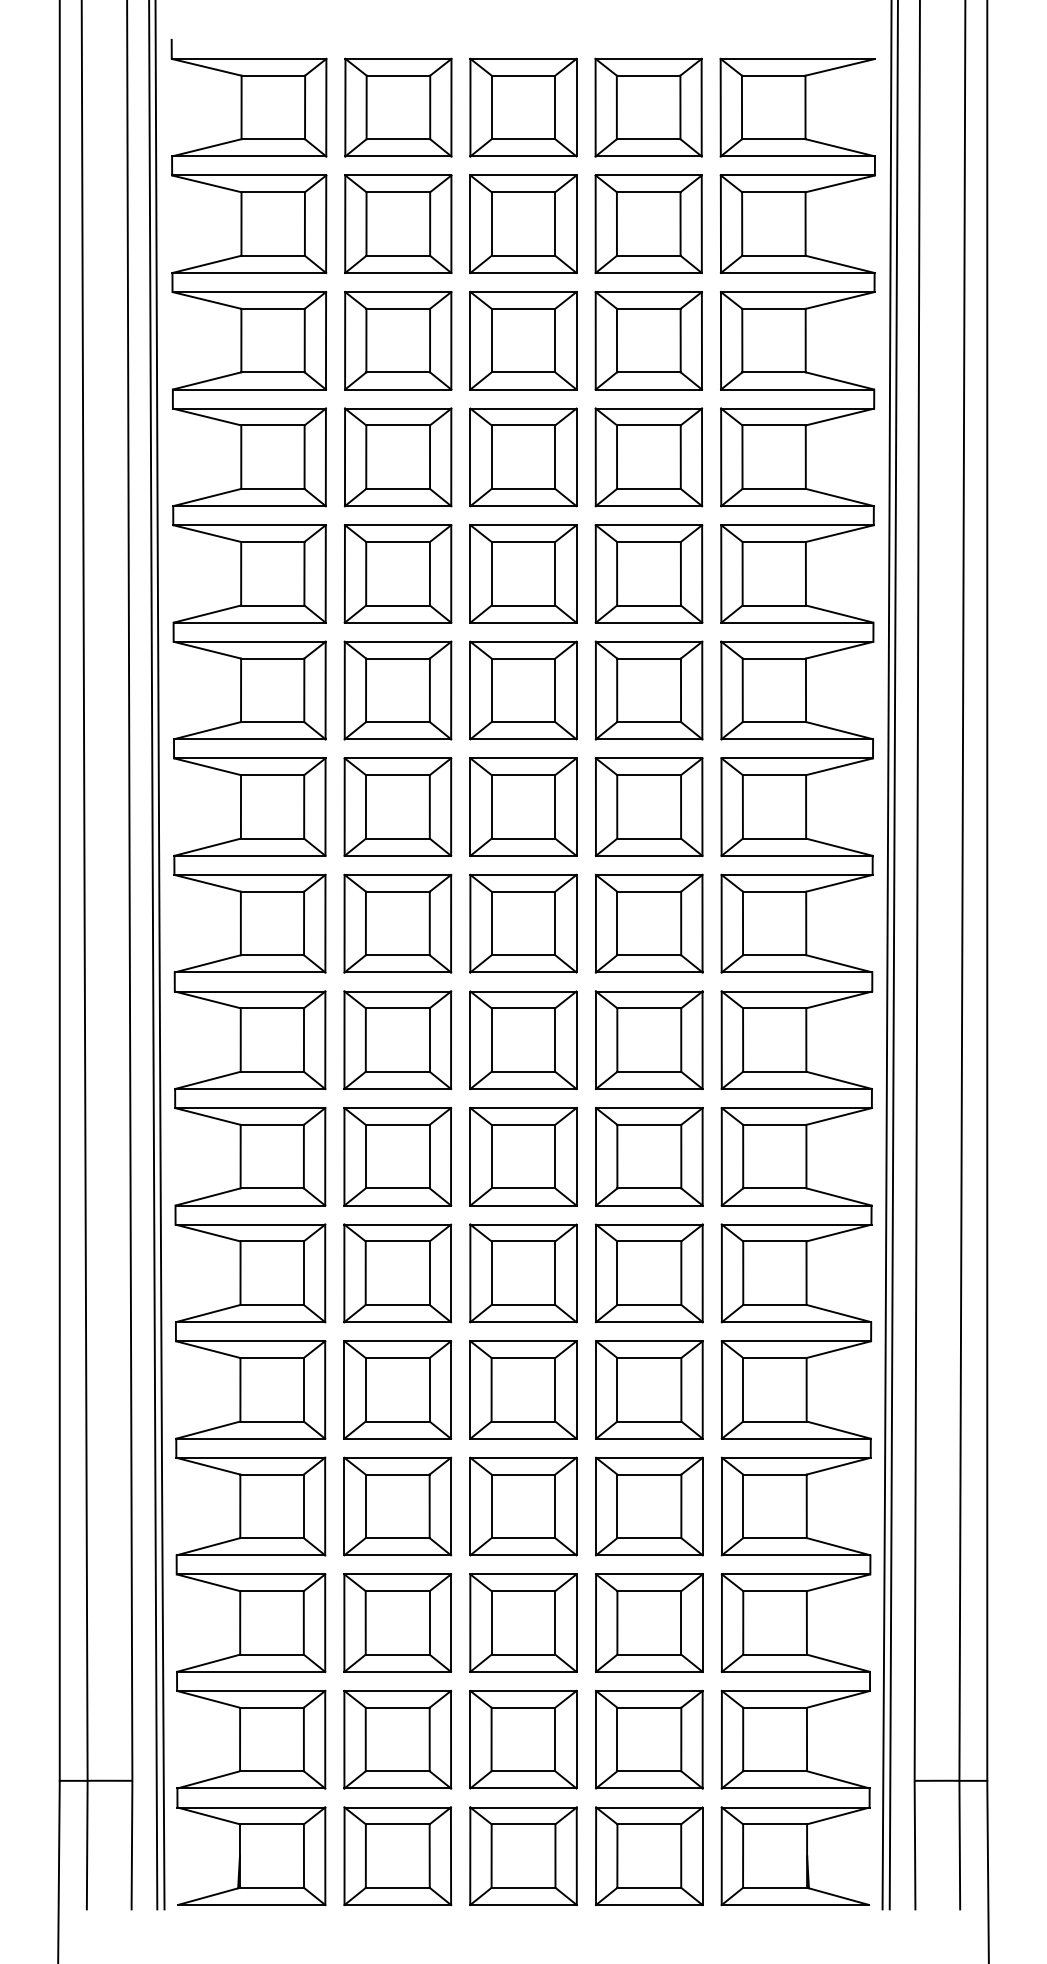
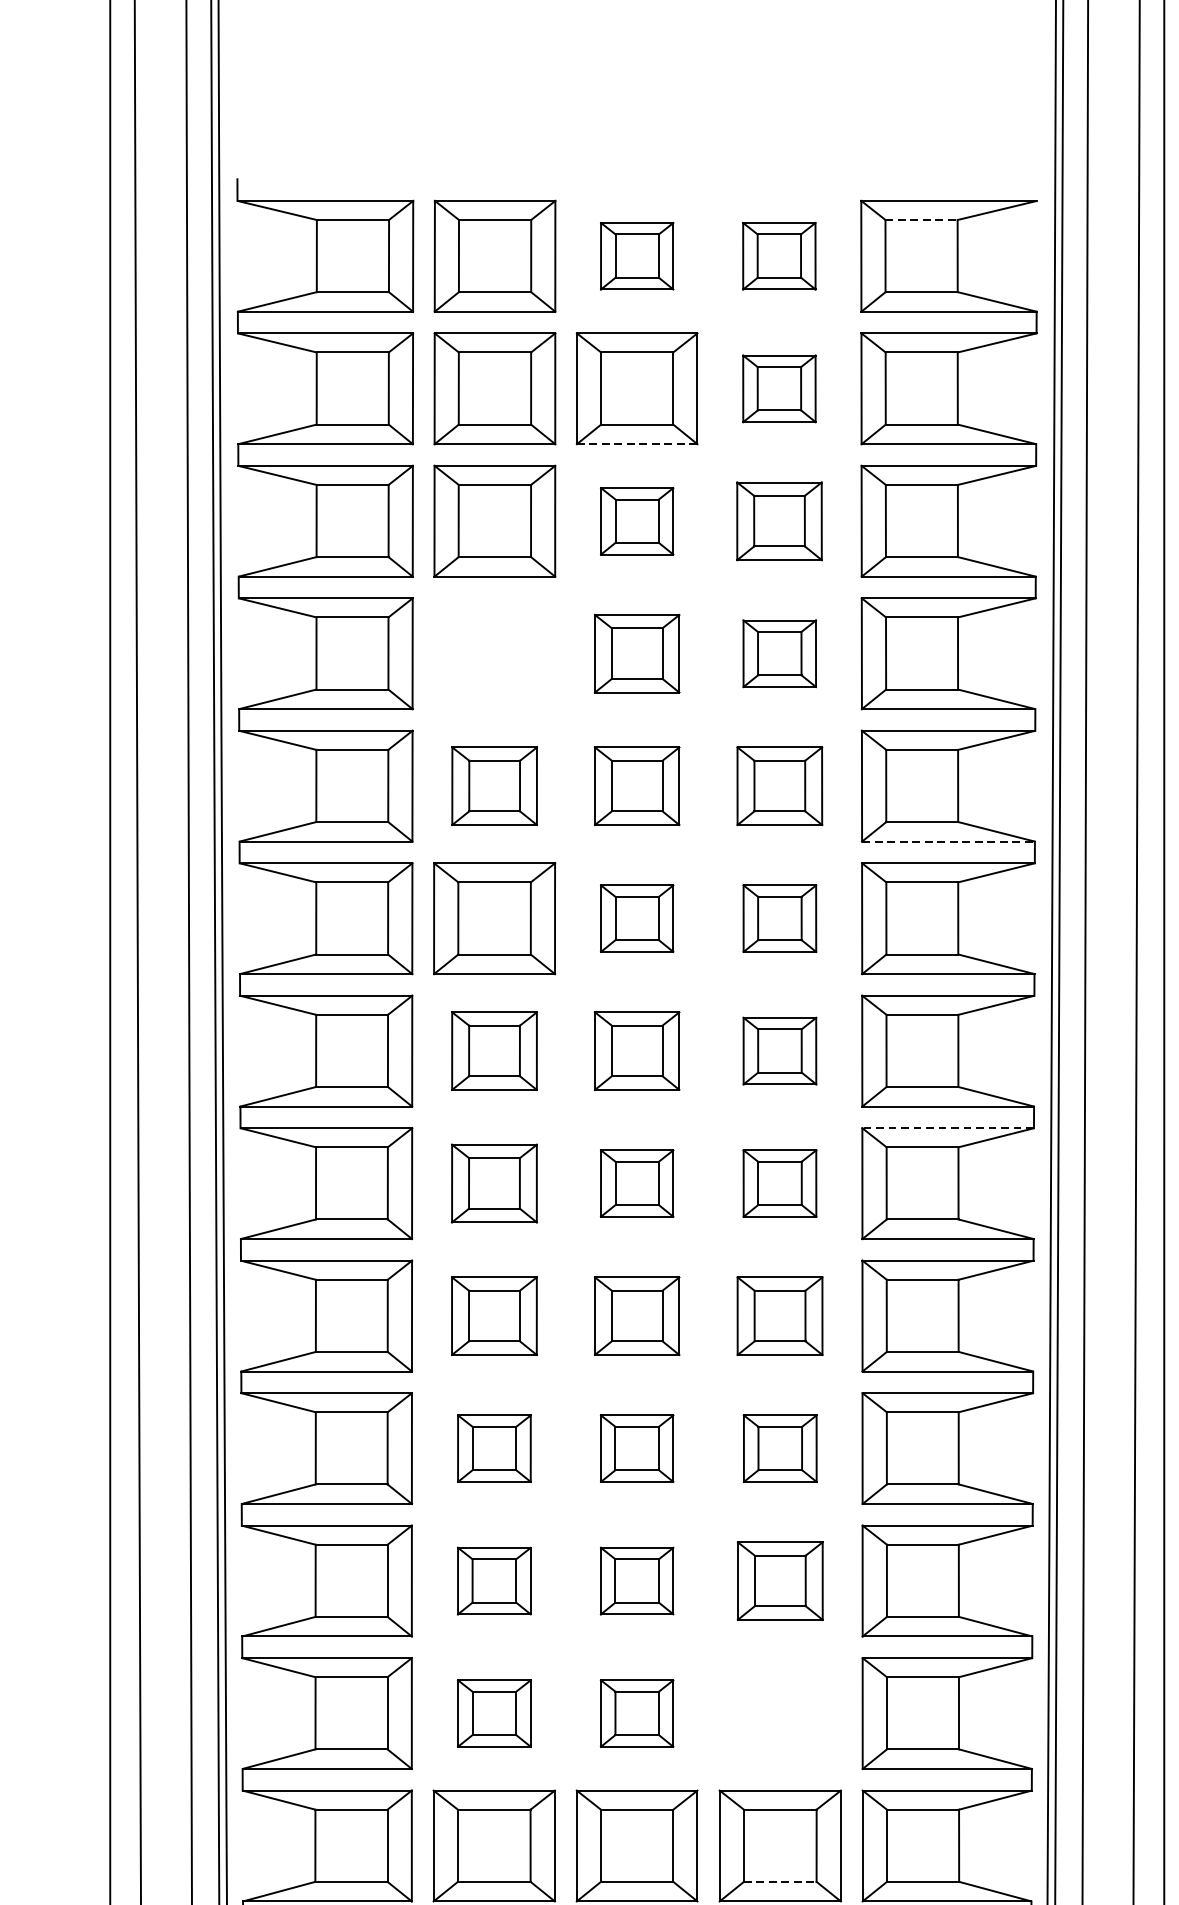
line: (773, 75) -> (921, 219), solid -> dashed
part: (523, 107) -> (637, 256), size x0.6
part: (648, 107) -> (779, 256), size x0.6
part: (648, 224) -> (779, 389), size x0.6
line: (523, 273) -> (637, 444), solid -> dashed
part: (523, 340) -> (637, 520), size x0.6
part: (648, 340) -> (779, 520), size x0.7
part: (398, 457) -> (495, 653), removed
part: (523, 457) -> (637, 653), size x0.7
part: (648, 457) -> (779, 653), size x0.6
part: (397, 573) -> (494, 785), size x0.7
part: (523, 573) -> (637, 785), size x0.7
part: (648, 573) -> (779, 785), size x0.7
line: (797, 622) -> (948, 841), solid -> dashed
part: (523, 690) -> (637, 918), size x0.6
part: (648, 690) -> (779, 918), size x0.6
part: (397, 806) -> (494, 1050), size x0.7
part: (523, 806) -> (637, 1050), size x0.7
part: (648, 806) -> (779, 1050), size x0.6
line: (797, 874) -> (948, 1127), solid -> dashed
part: (397, 923) -> (494, 1183), size x0.7
part: (523, 923) -> (637, 1183), size x0.6
part: (648, 923) -> (779, 1183), size x0.6
part: (397, 1040) -> (494, 1316), size x0.7
part: (523, 1040) -> (637, 1316), size x0.7
part: (648, 1040) -> (779, 1316), size x0.7
part: (397, 1156) -> (494, 1448), size x0.6
part: (523, 1156) -> (637, 1448), size x0.6
part: (649, 1156) -> (780, 1448), size x0.6
part: (397, 1273) -> (494, 1581), size x0.6
part: (523, 1273) -> (637, 1581), size x0.6
part: (649, 1273) -> (780, 1581), size x0.7
part: (397, 1389) -> (494, 1712), size x0.6
part: (523, 1389) -> (637, 1712), size x0.6
part: (649, 1389) -> (780, 1712), removed
line: (649, 1538) -> (780, 1882), solid -> dashed

